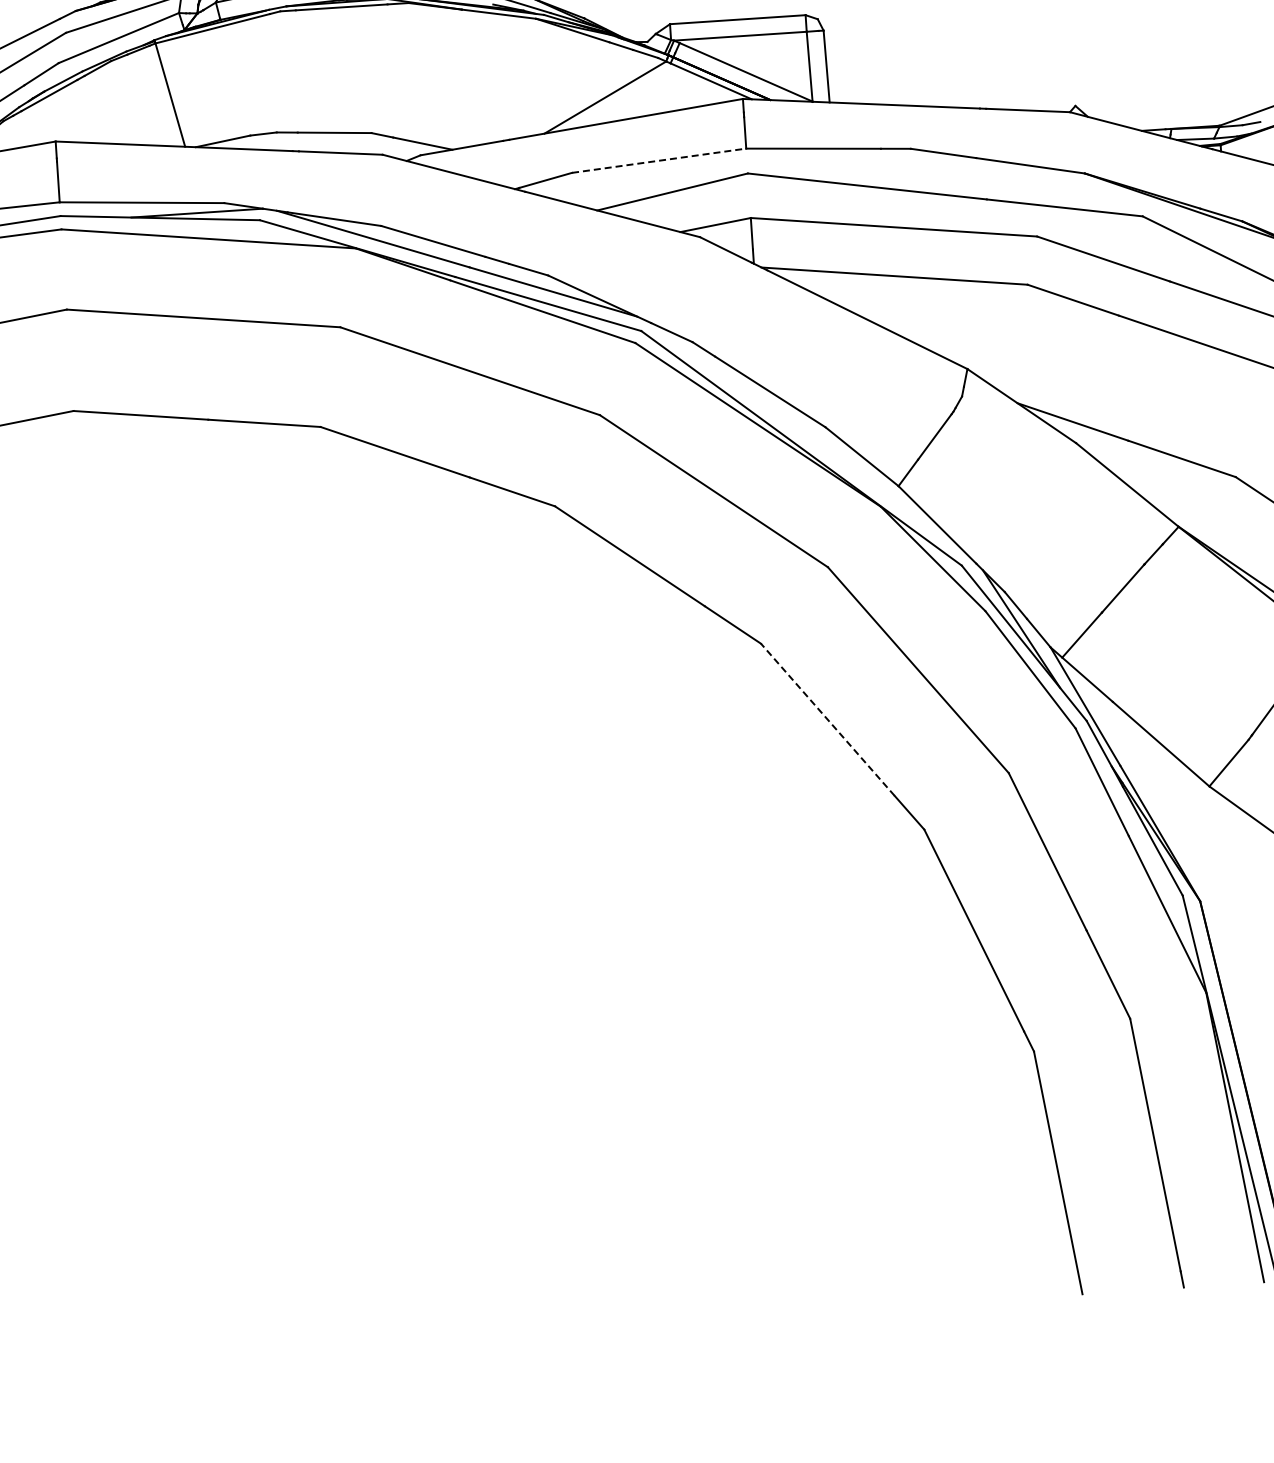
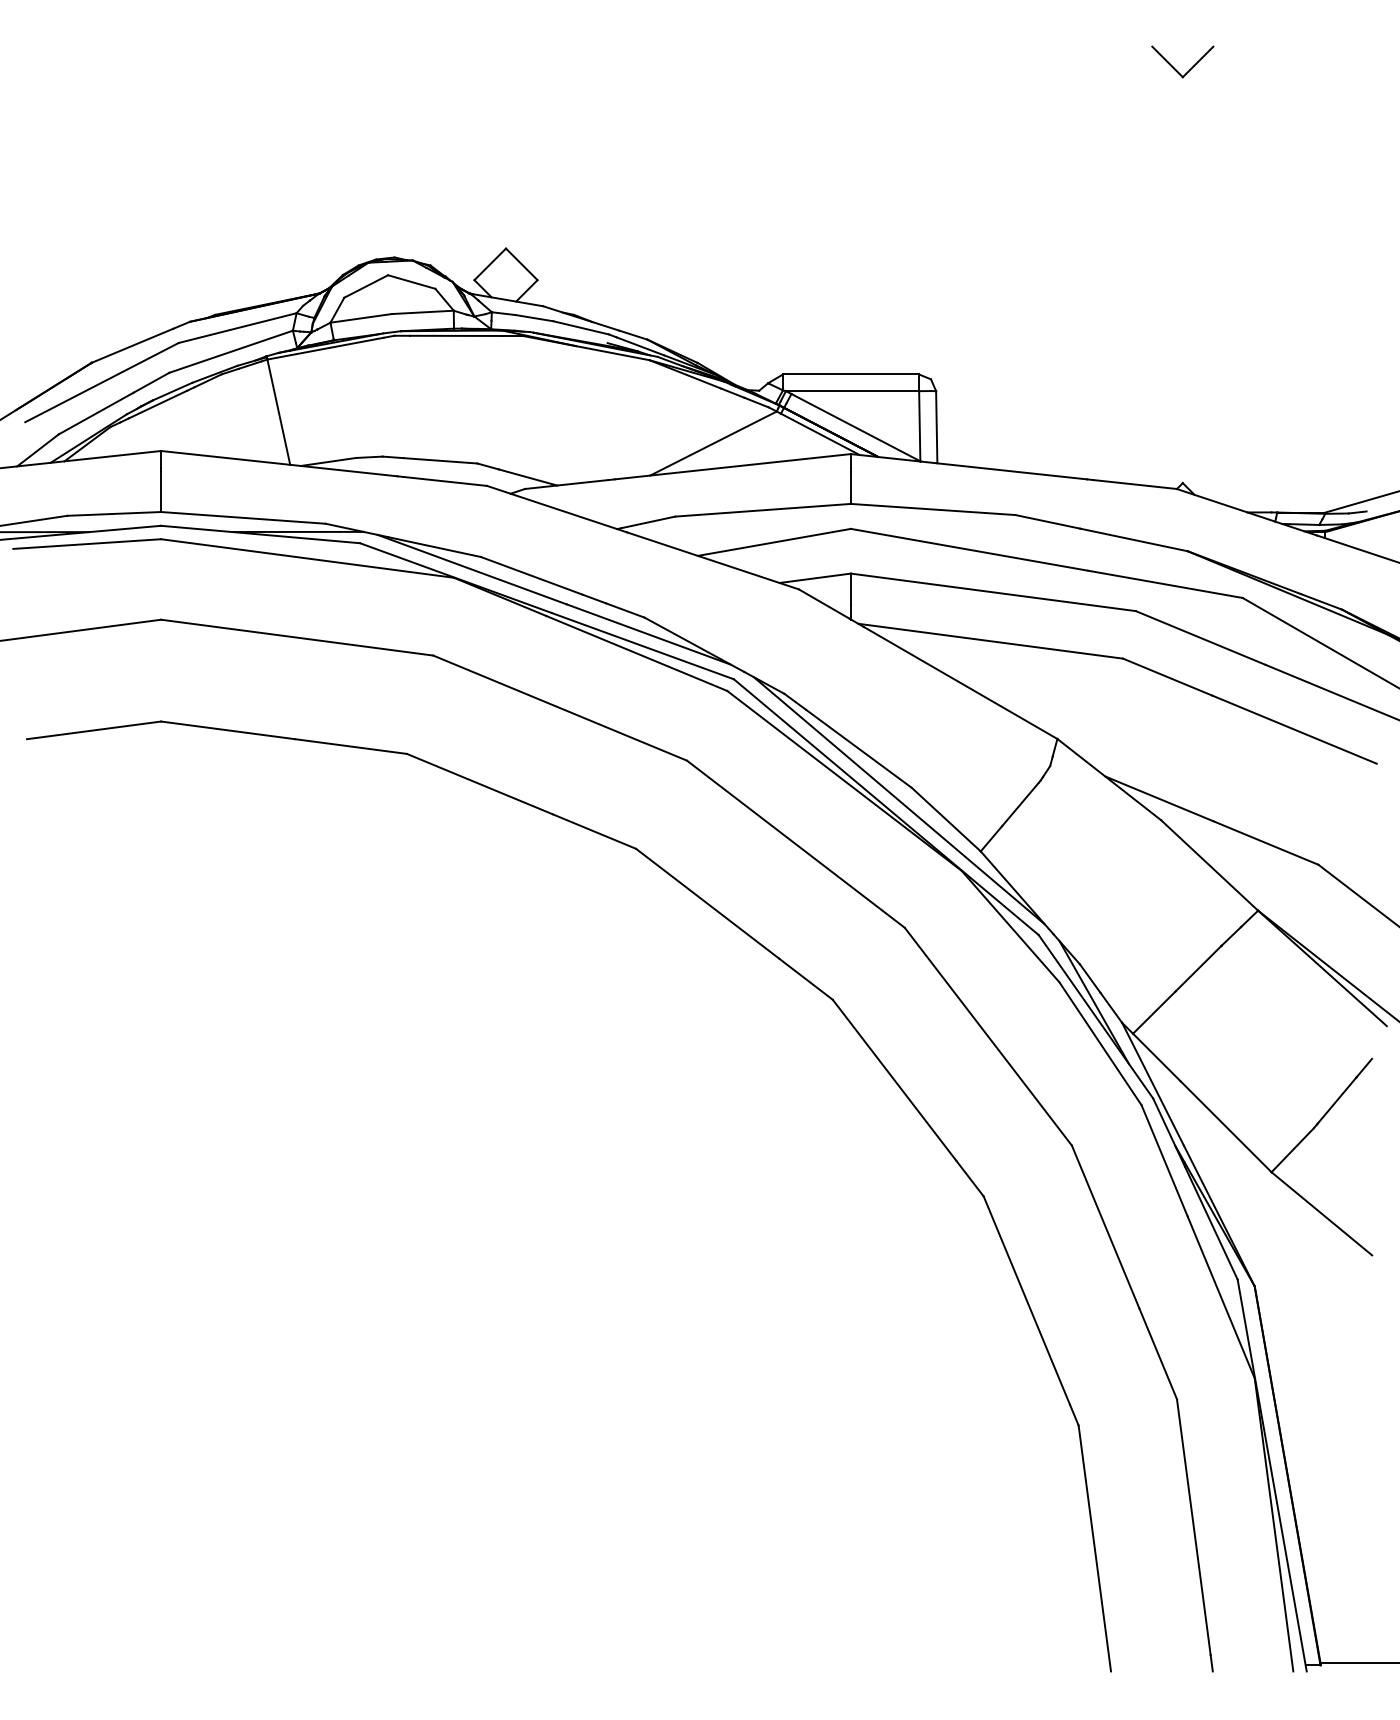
line: (659, 160) -> (763, 510), dashed -> solid
line: (813, 440) -> (898, 800), added
line: (827, 720) -> (894, 1080), dashed -> solid

